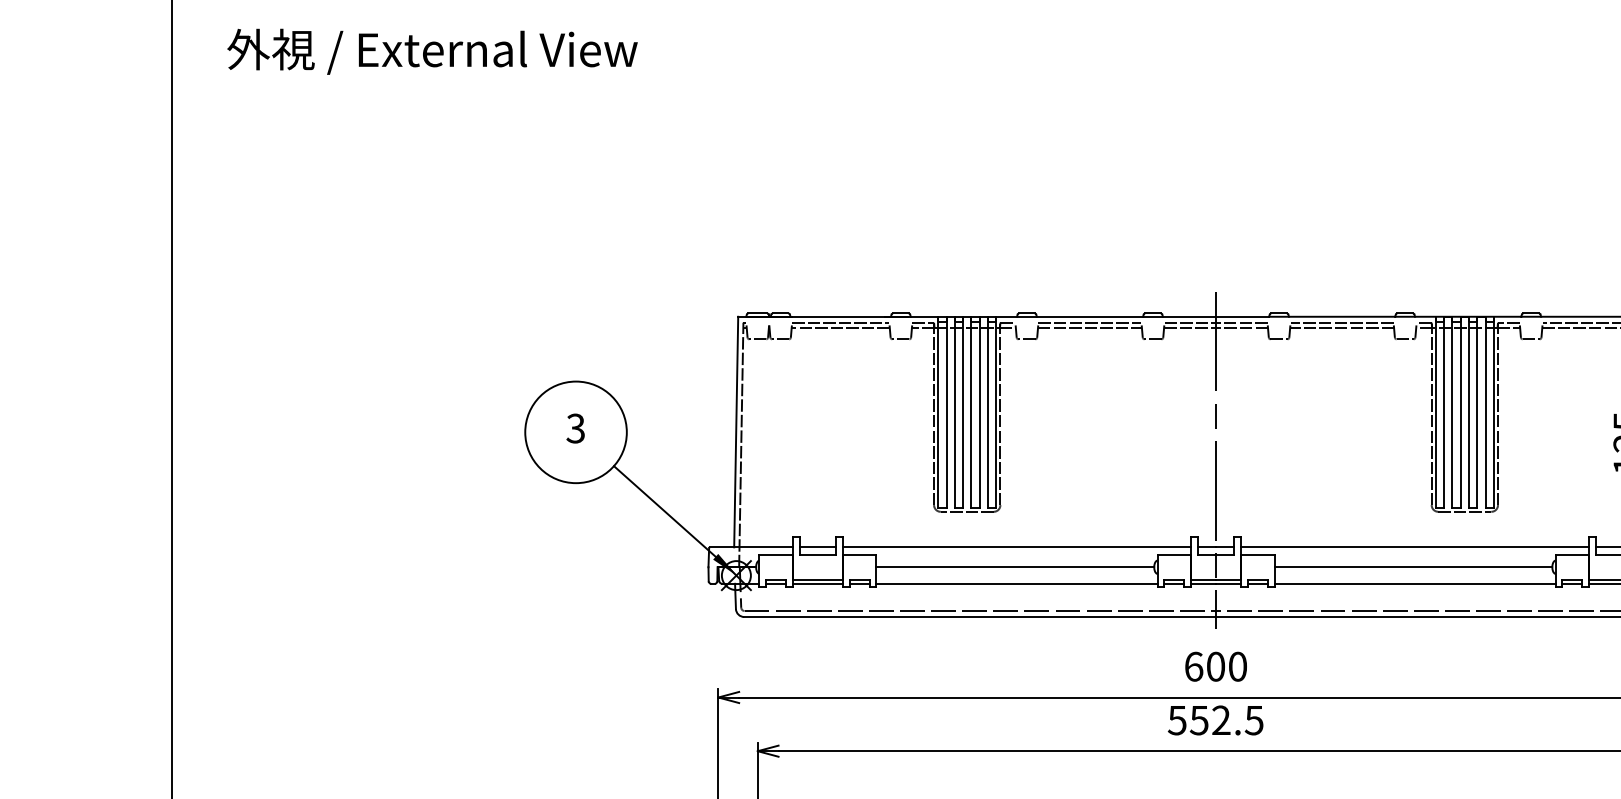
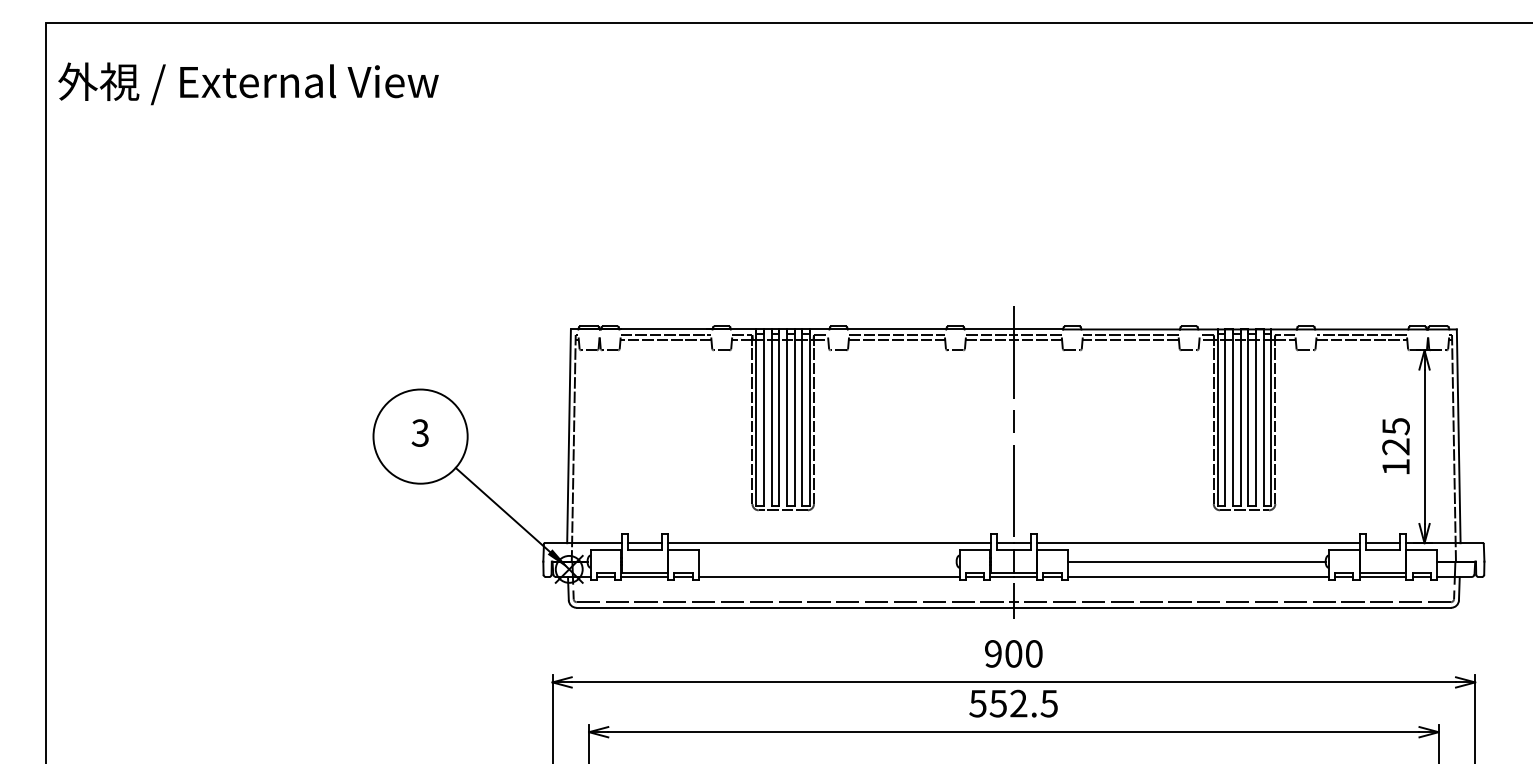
text: (432, 51) -> (248, 83), moved
line: (1014, 567) -> (827, 561), removed
text: (1194, 666) -> (993, 653), 600 -> 900

